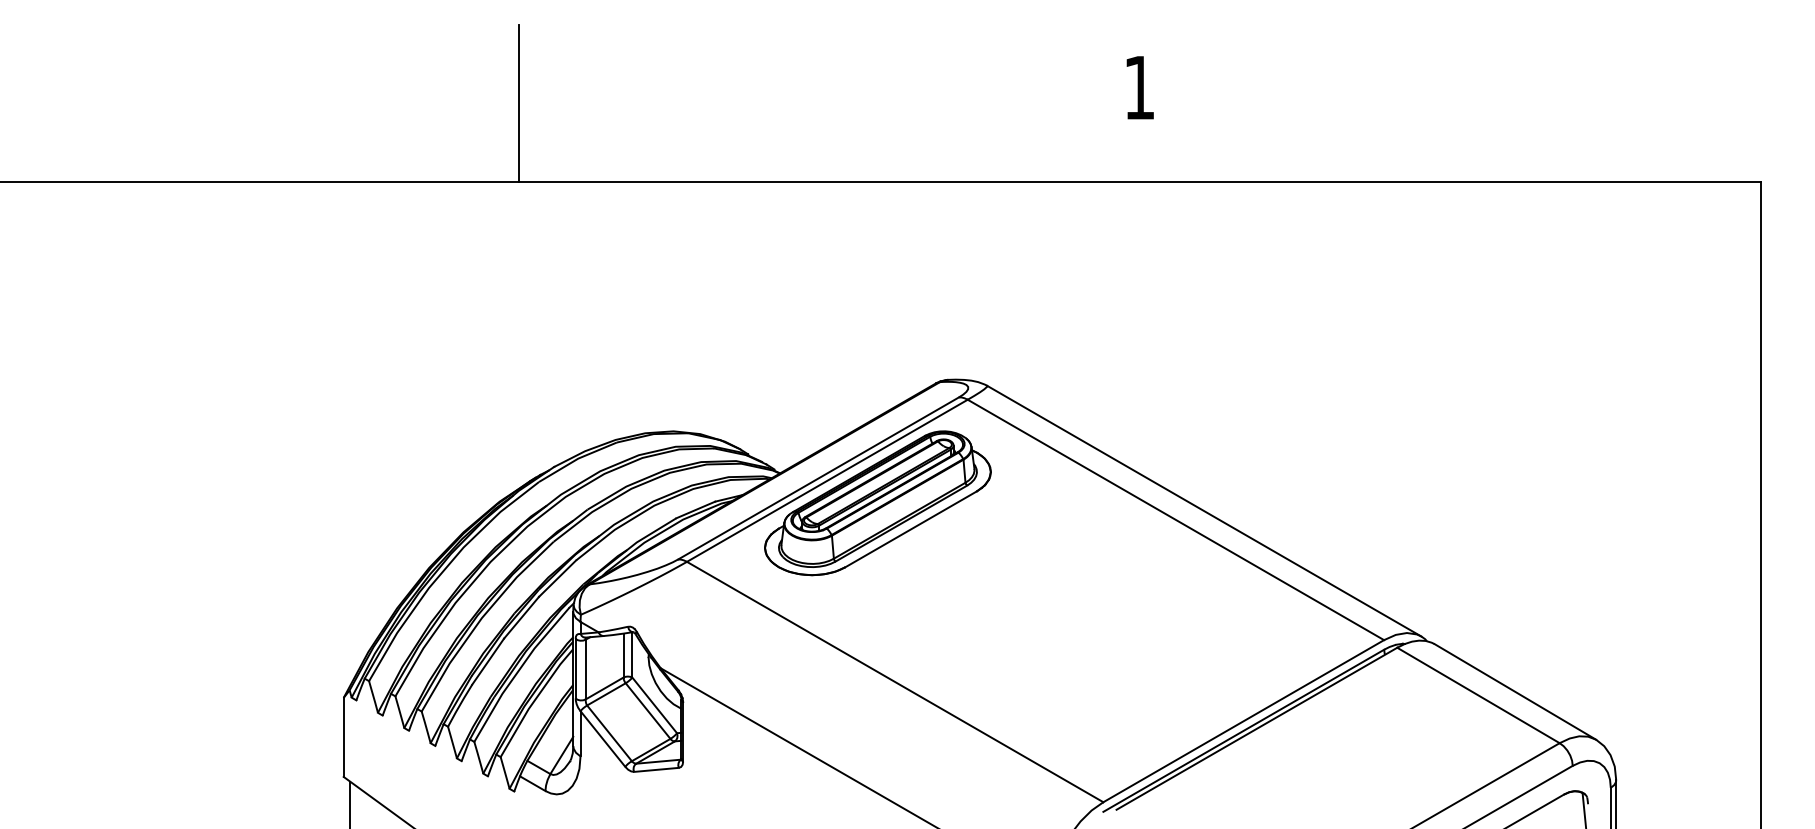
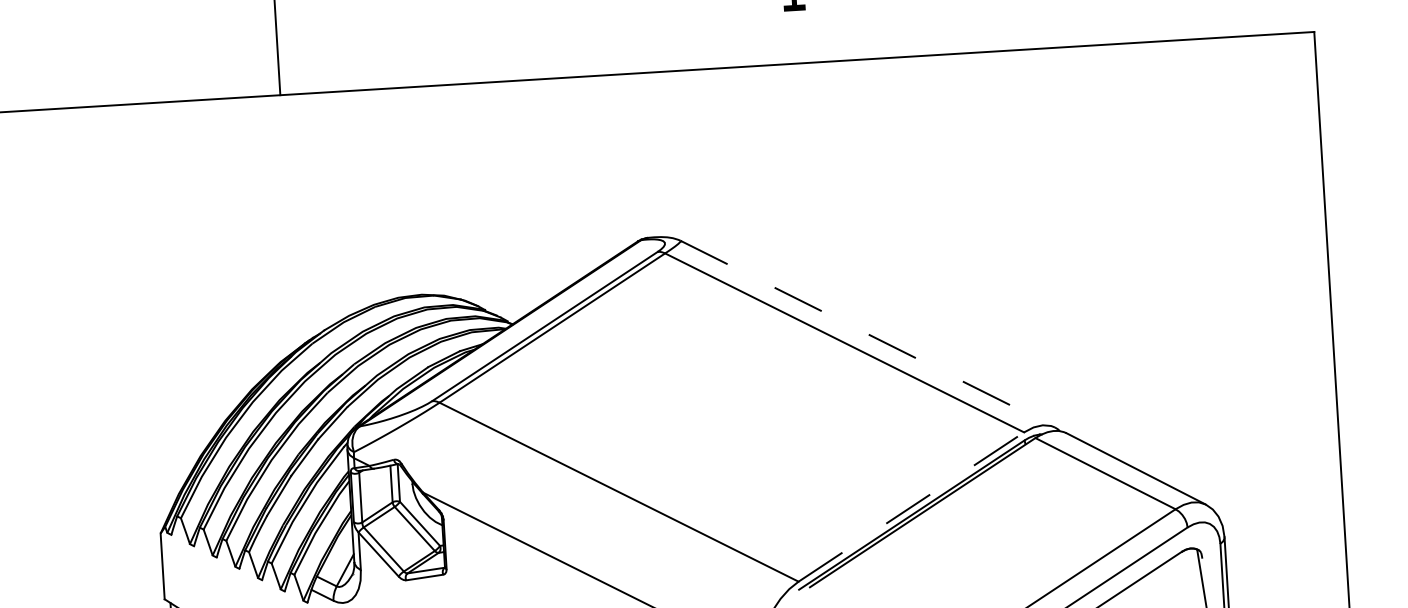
part: (877, 503) -> (595, 344), removed
line: (1204, 511) -> (868, 334), solid -> dashed
line: (1244, 720) -> (911, 506), solid -> dashed

